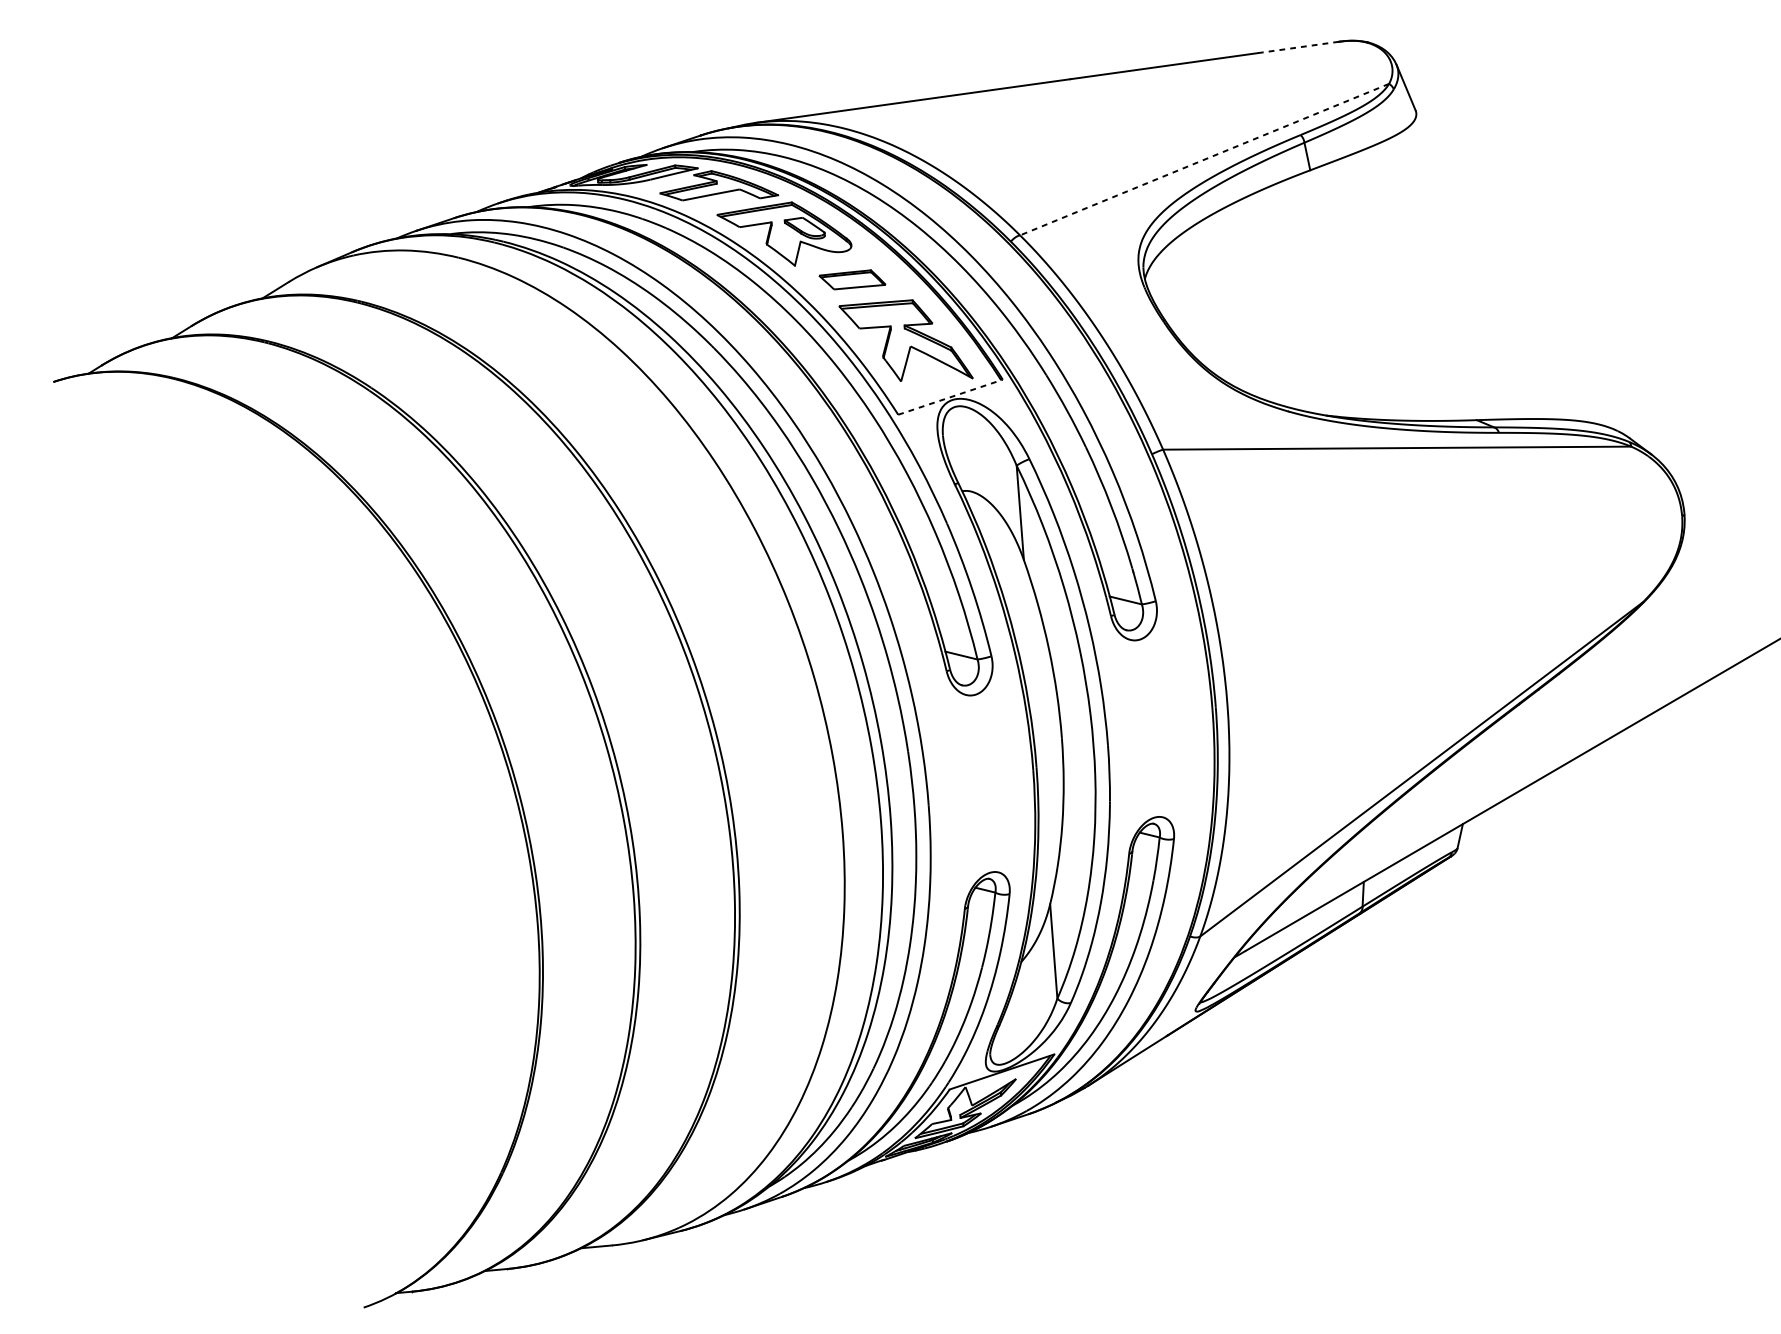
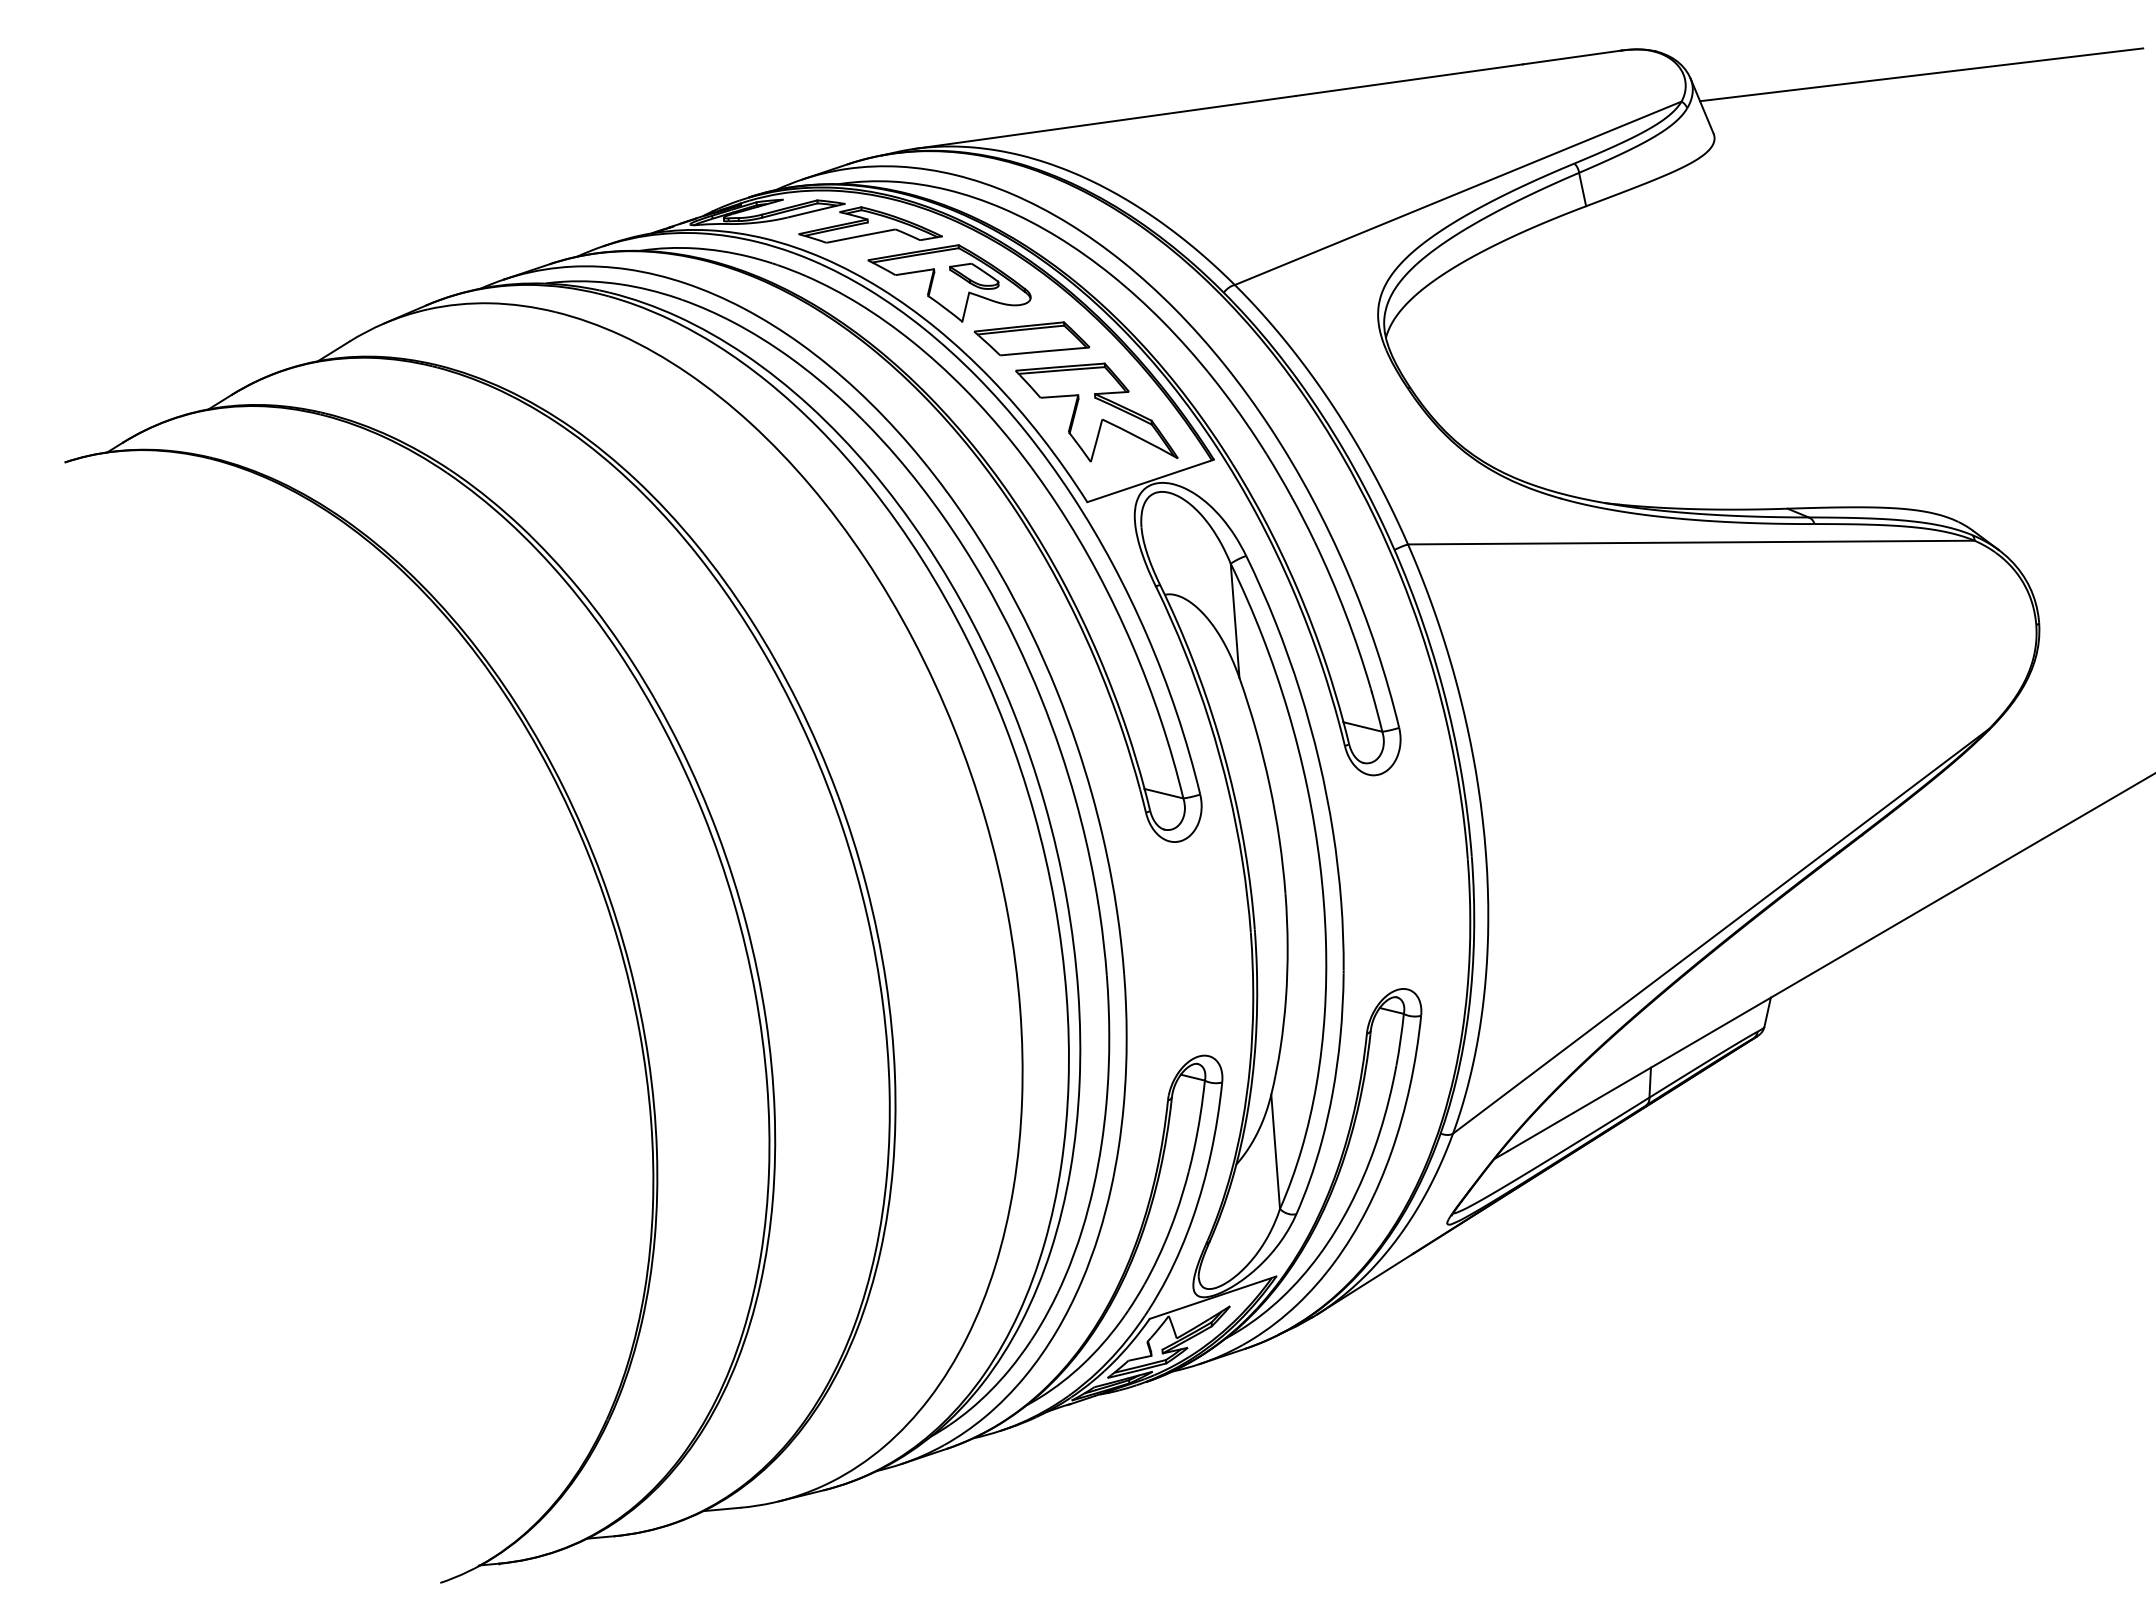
line: (1298, 47) -> (1571, 57), dashed -> solid
line: (1587, 61) -> (1921, 74), added
line: (1204, 159) -> (1457, 193), dashed -> solid
part: (852, 279) -> (1031, 338), size x1.43
line: (950, 396) -> (1150, 480), dashed -> solid

